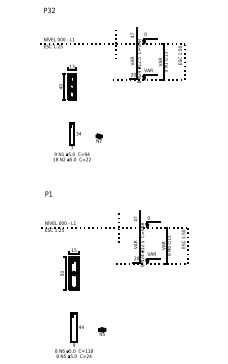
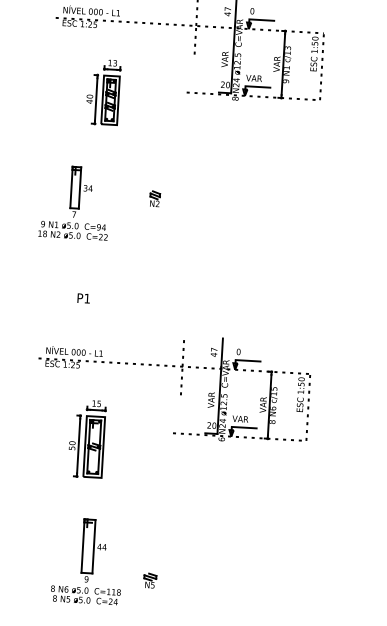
part: (71, 141) -> (73, 202), moved
text: (48, 193) -> (83, 297), moved
part: (102, 331) -> (150, 580), moved

